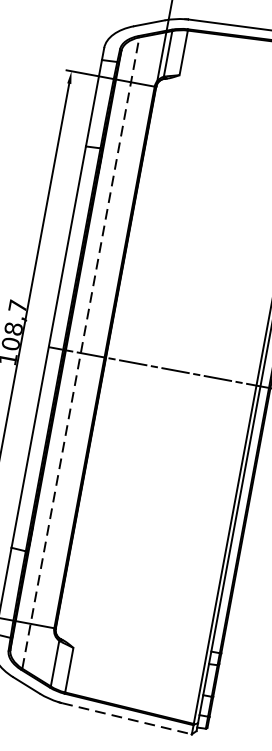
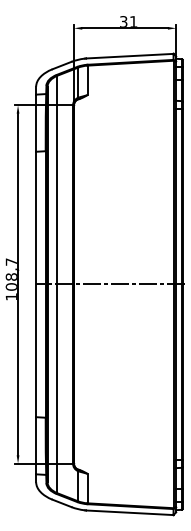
line: (81, 353) -> (57, 284), dashed -> solid
line: (127, 718) -> (130, 512), dashed -> solid

